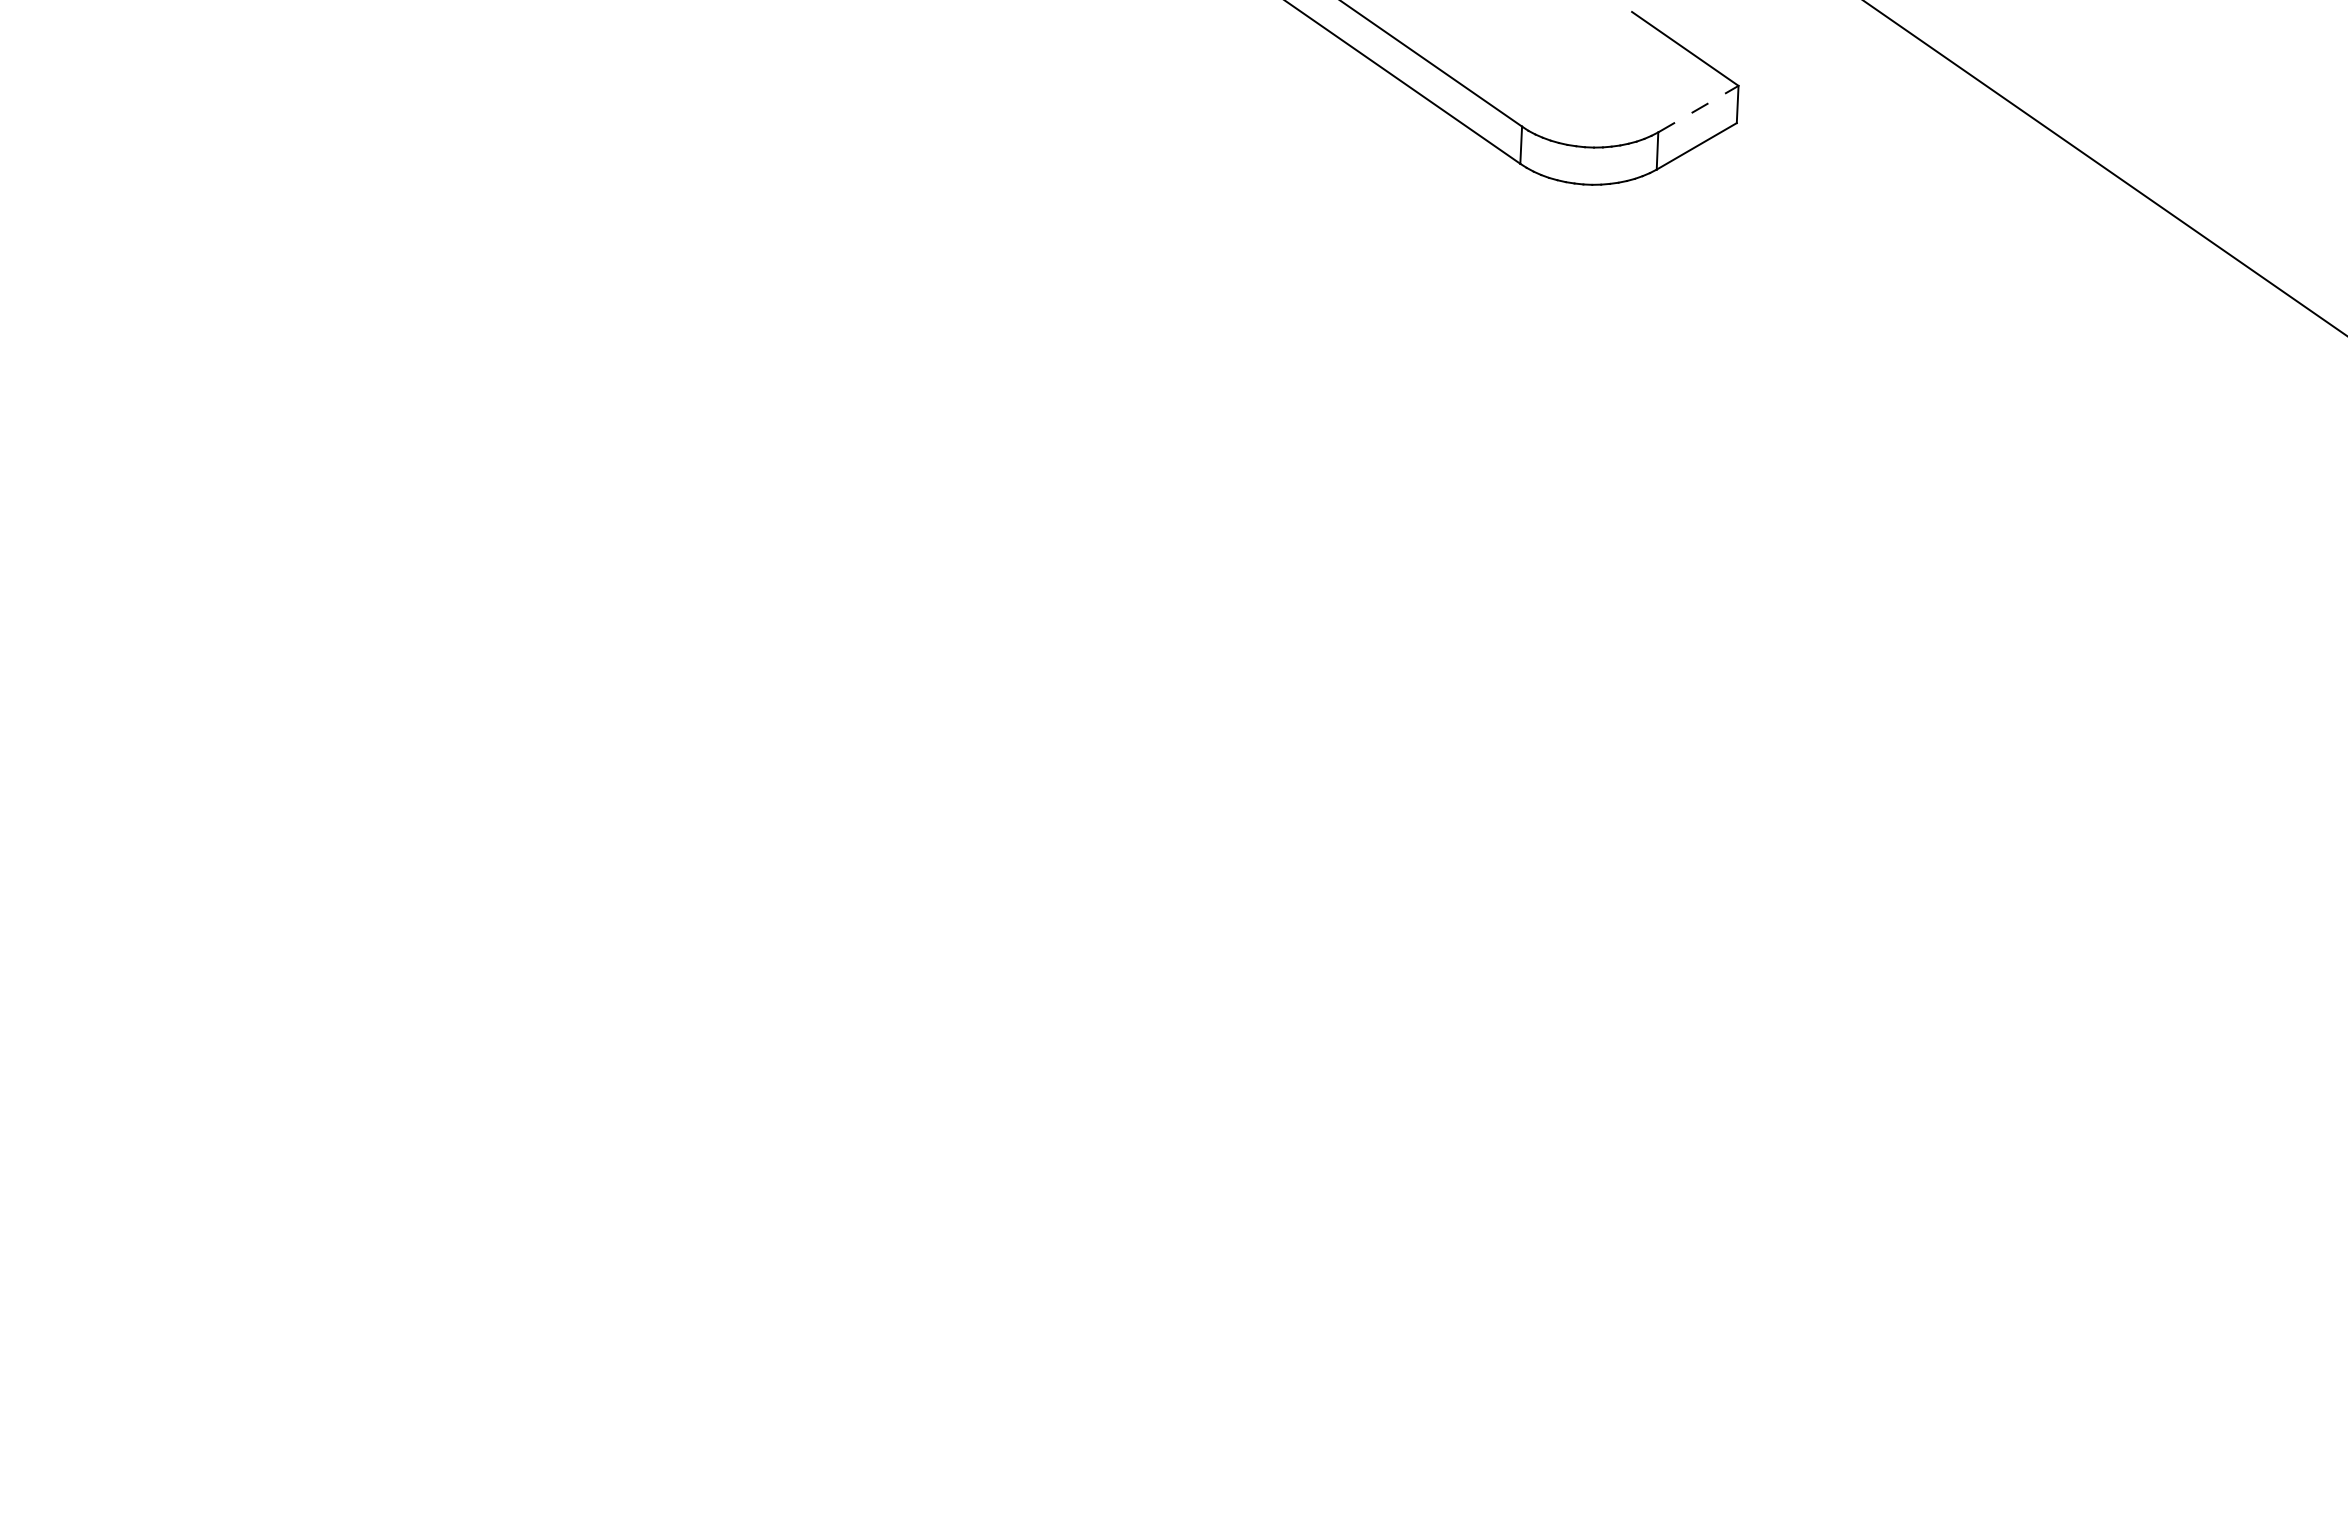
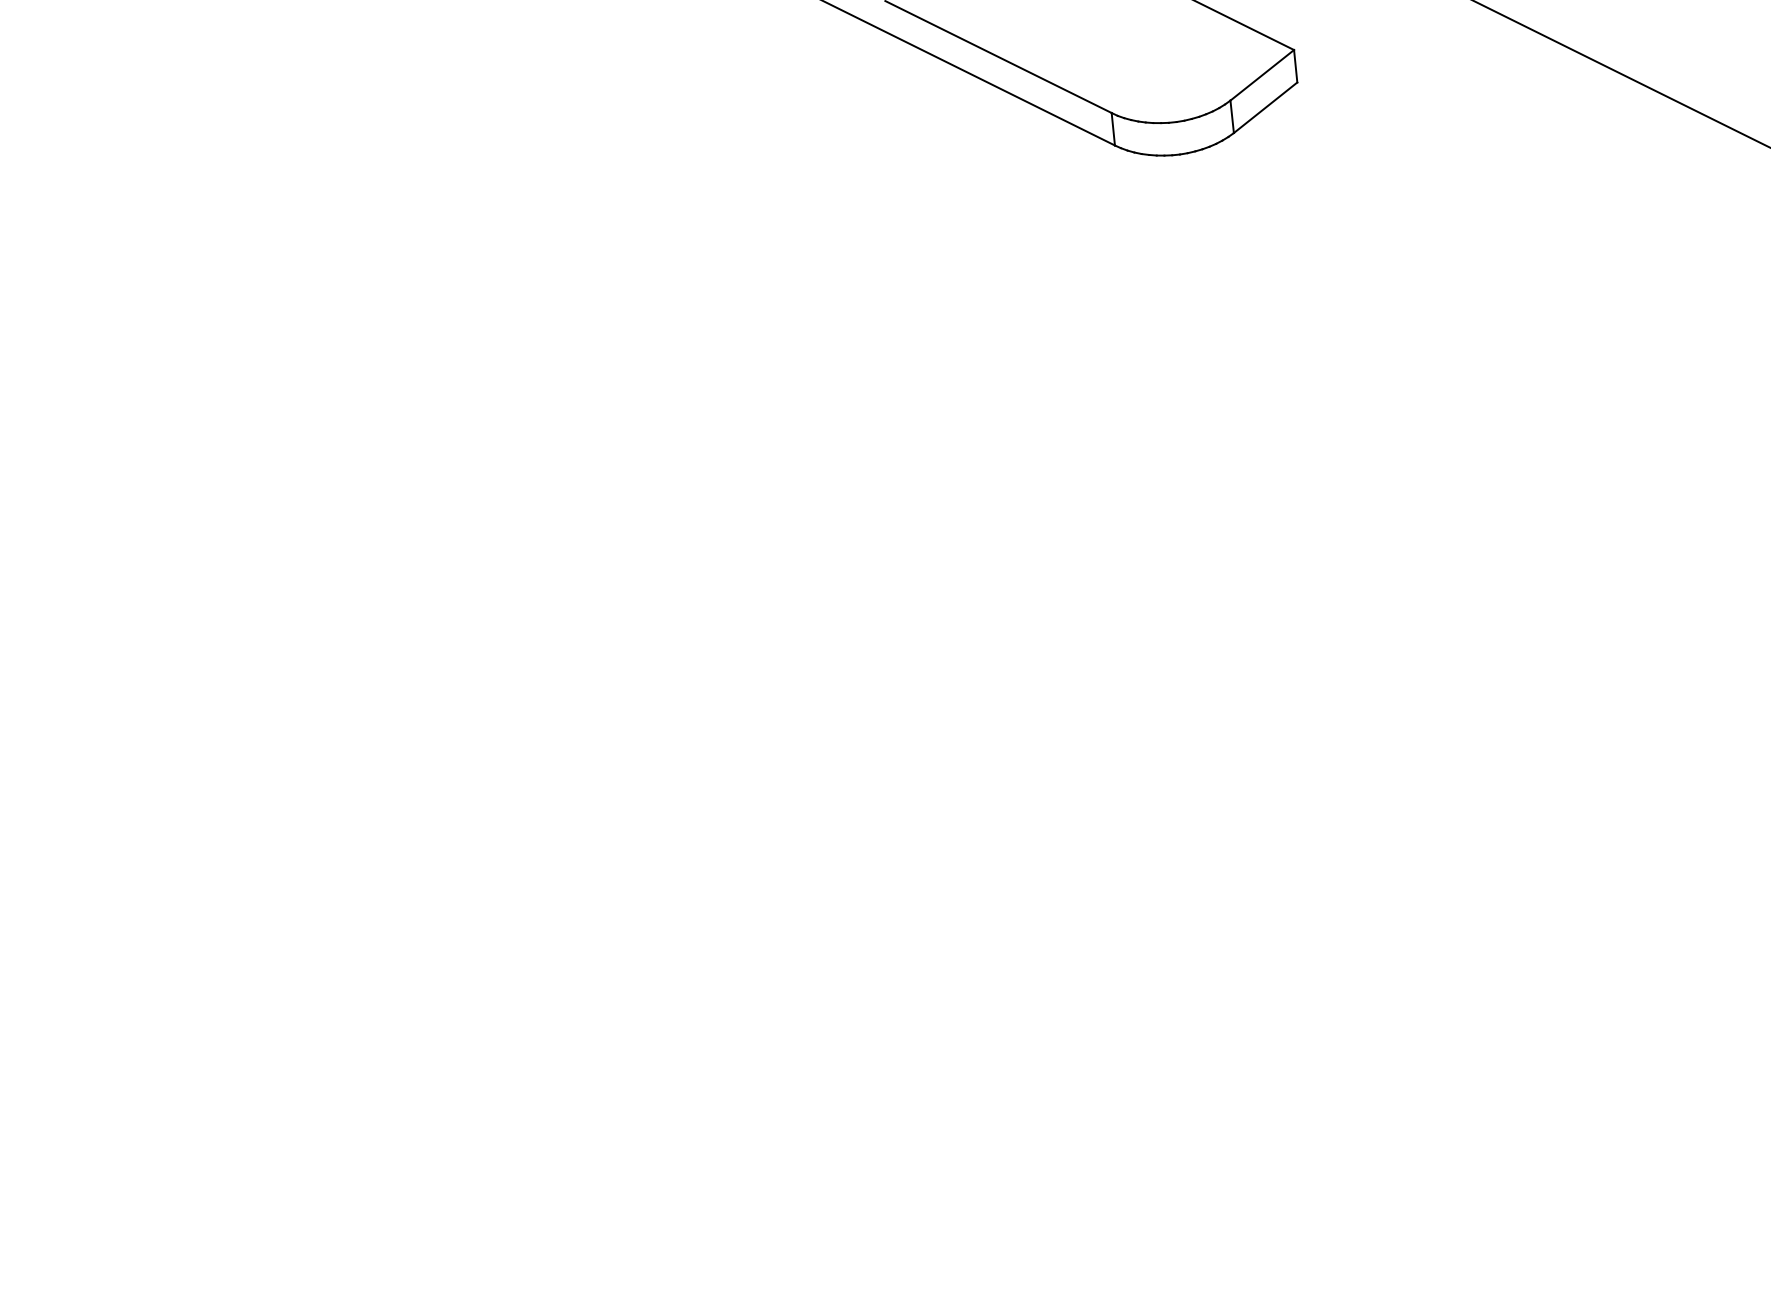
line: (1698, 108) -> (1262, 74), dashed -> solid

